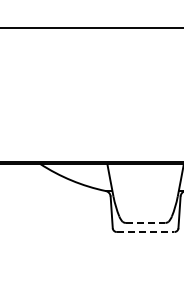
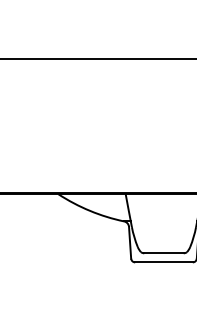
line: (146, 223) -> (164, 253), dashed -> solid
line: (146, 232) -> (164, 262), dashed -> solid

